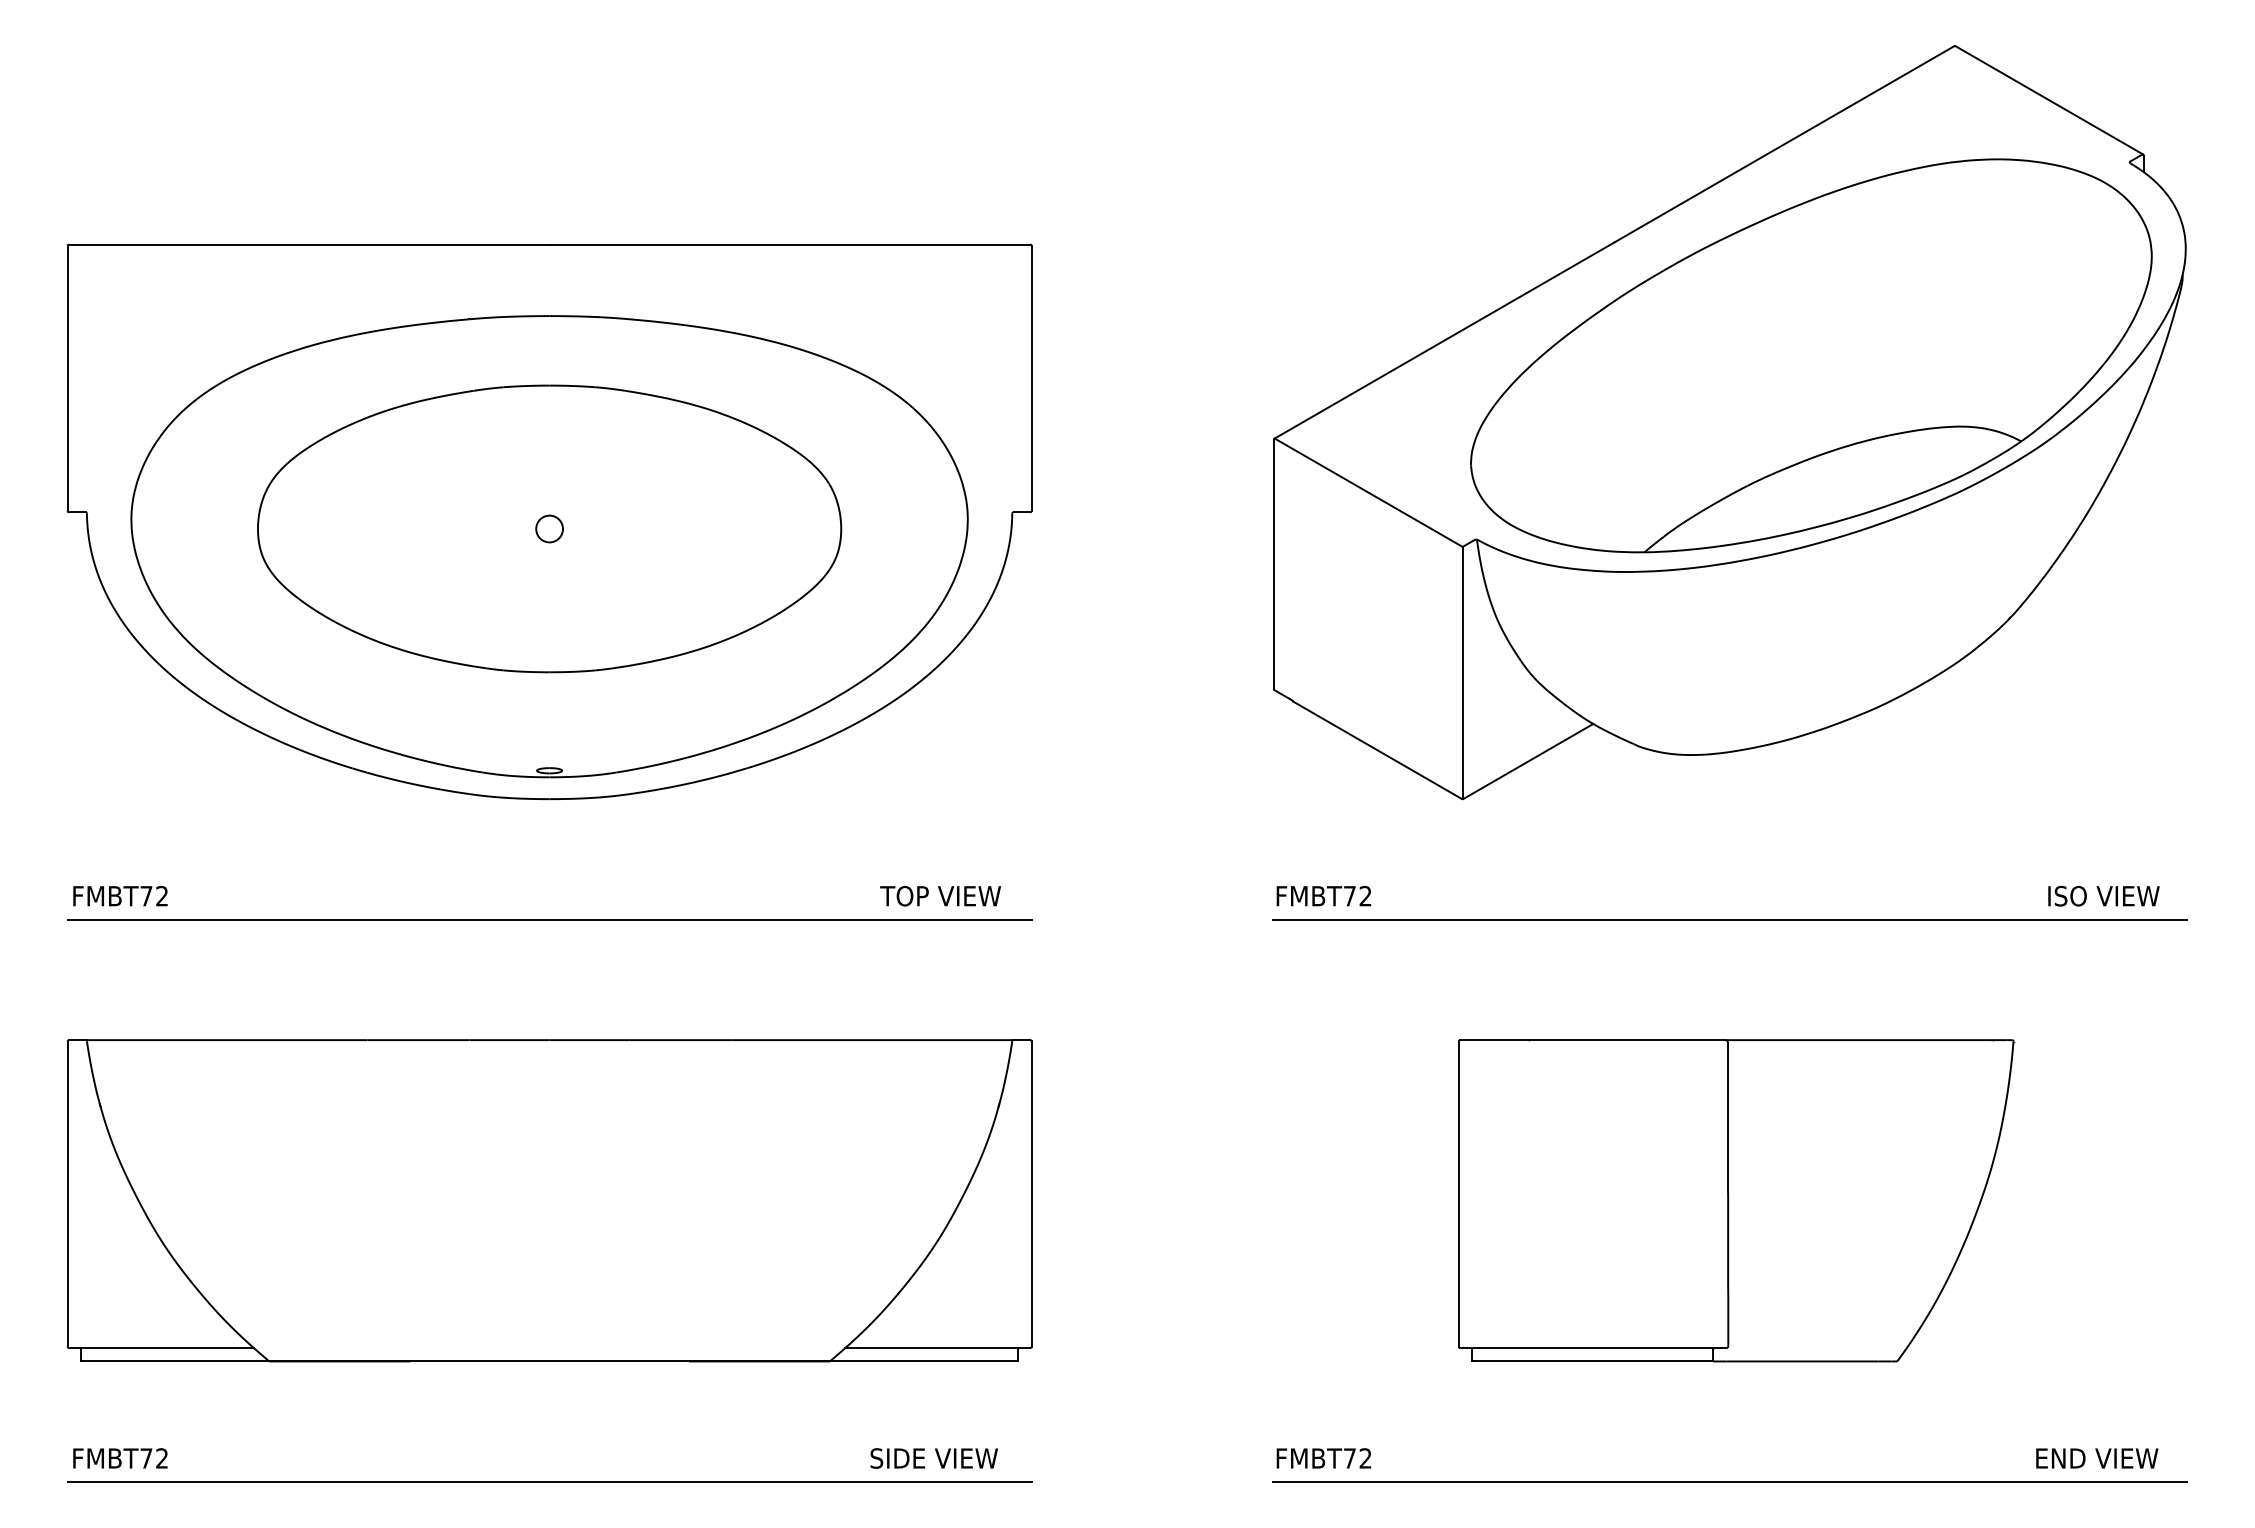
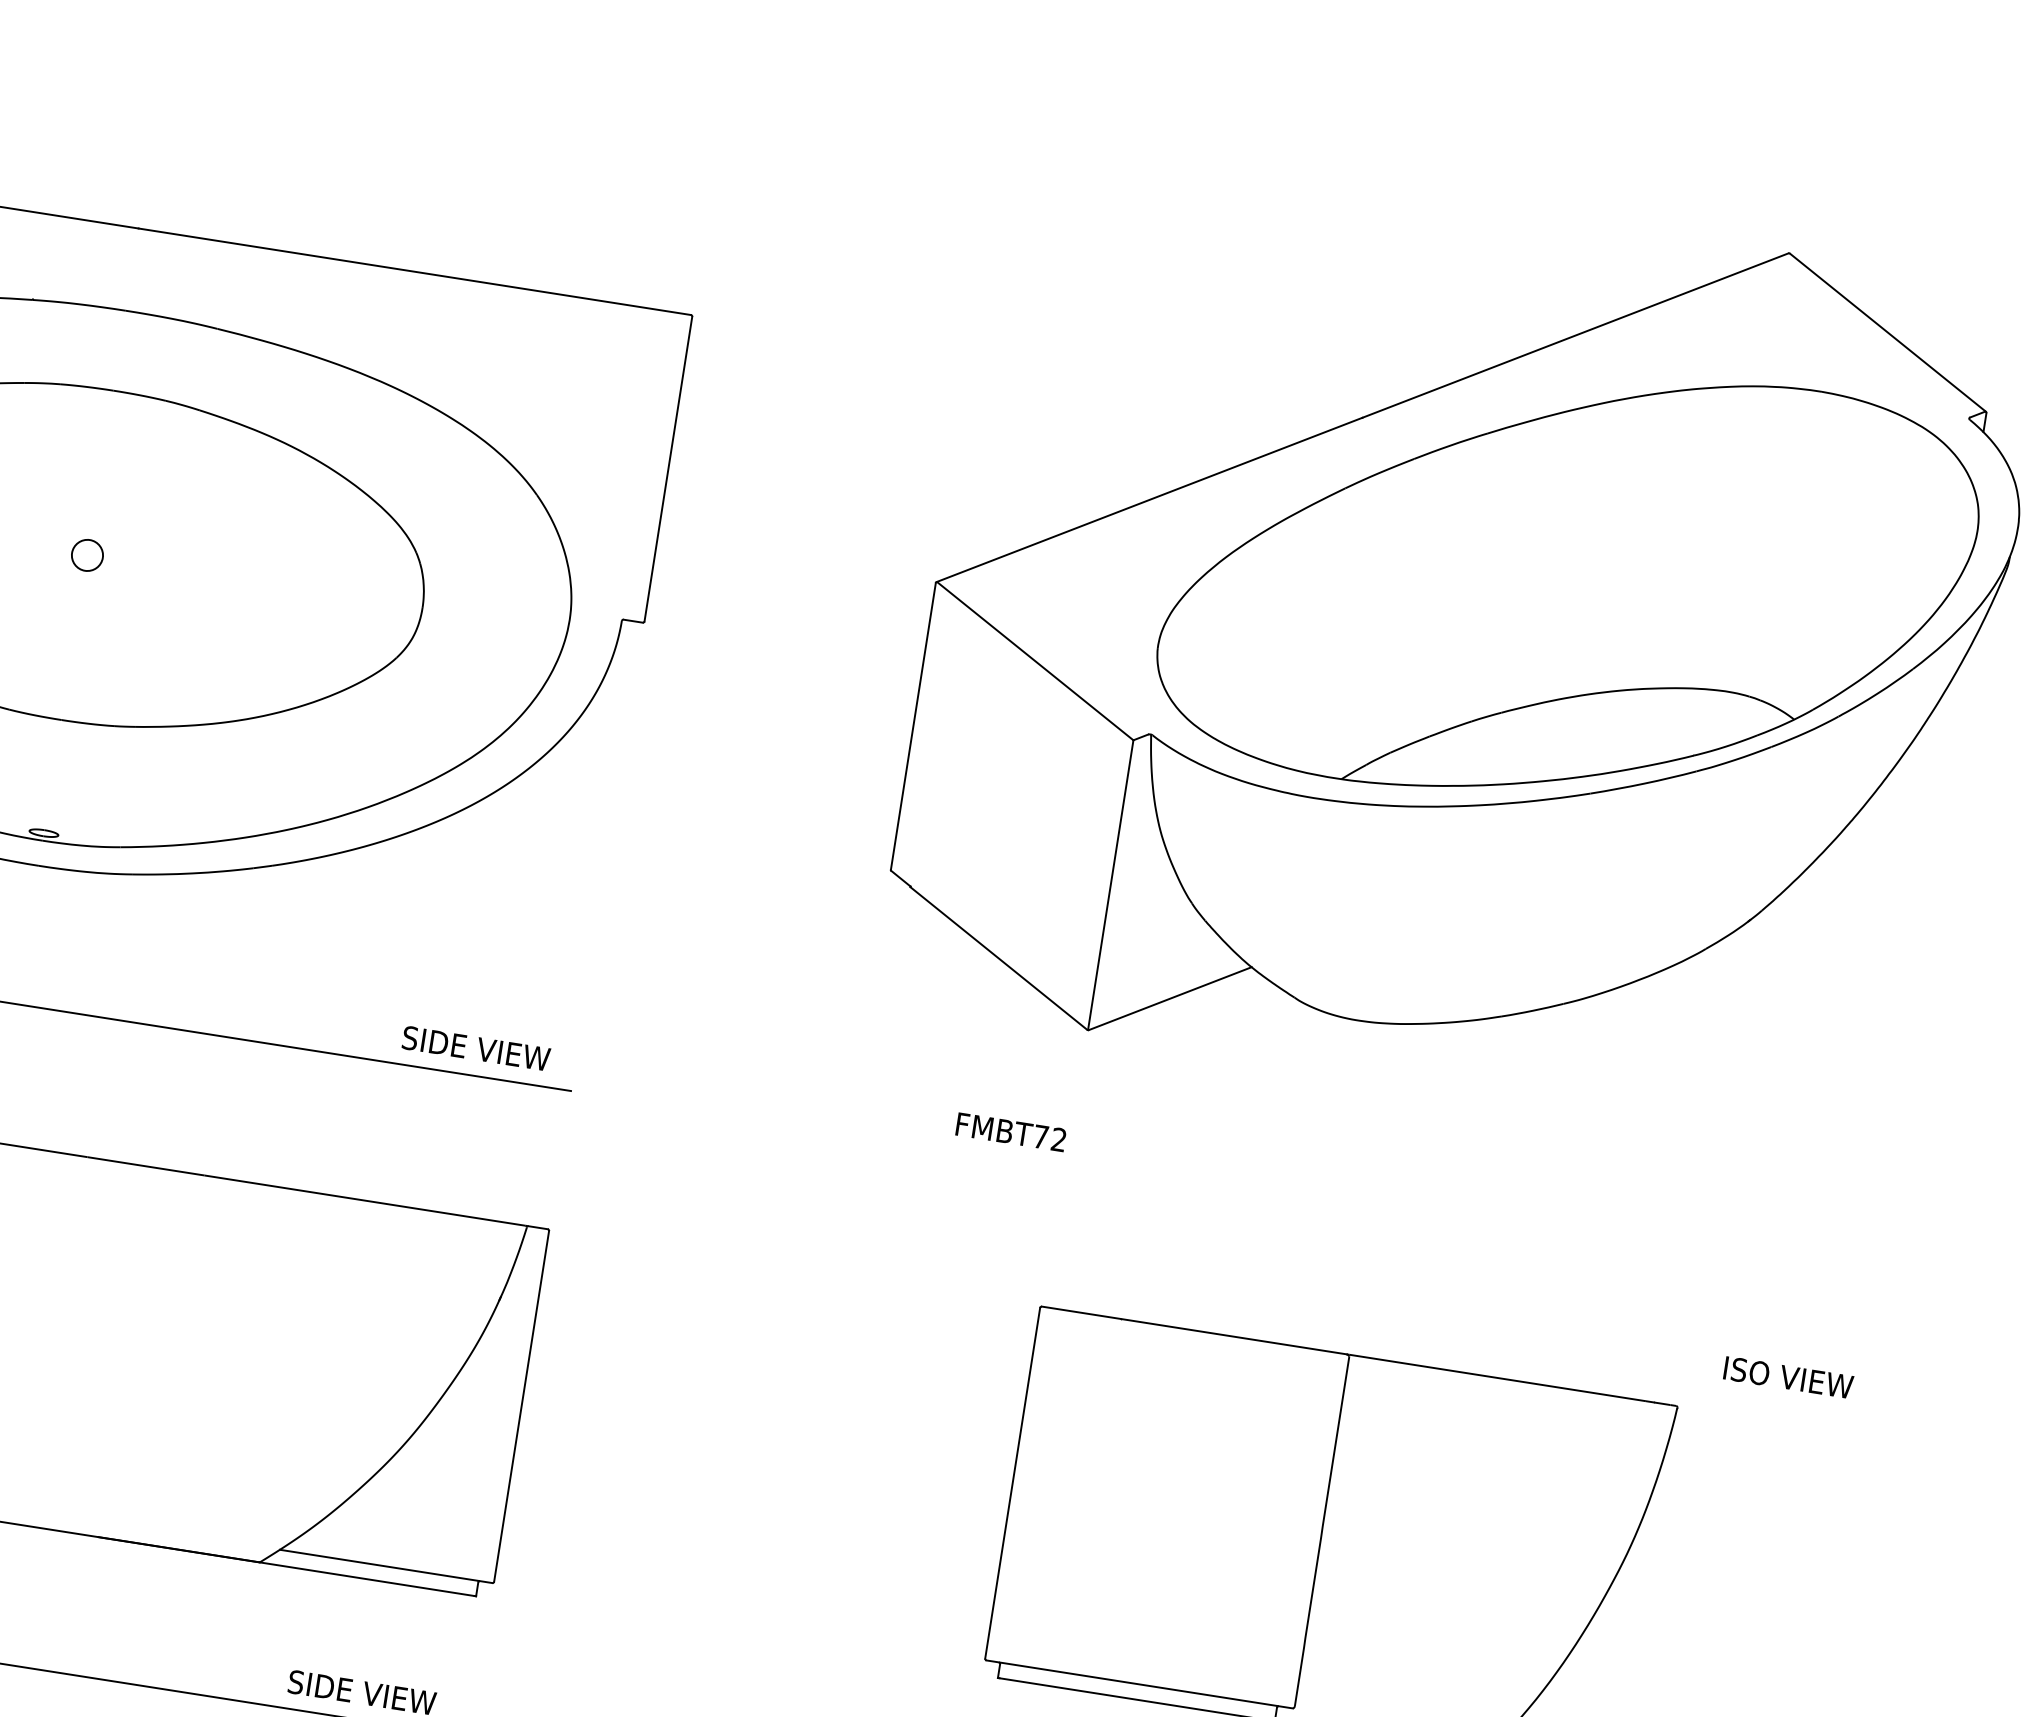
text: (944, 895) -> (475, 1047), TOP VIEW -> SIDE VIEW
text: (1323, 895) -> (1010, 1131), moved
text: (2103, 895) -> (1788, 1376), moved
line: (1729, 919) -> (1373, 1216), removed

